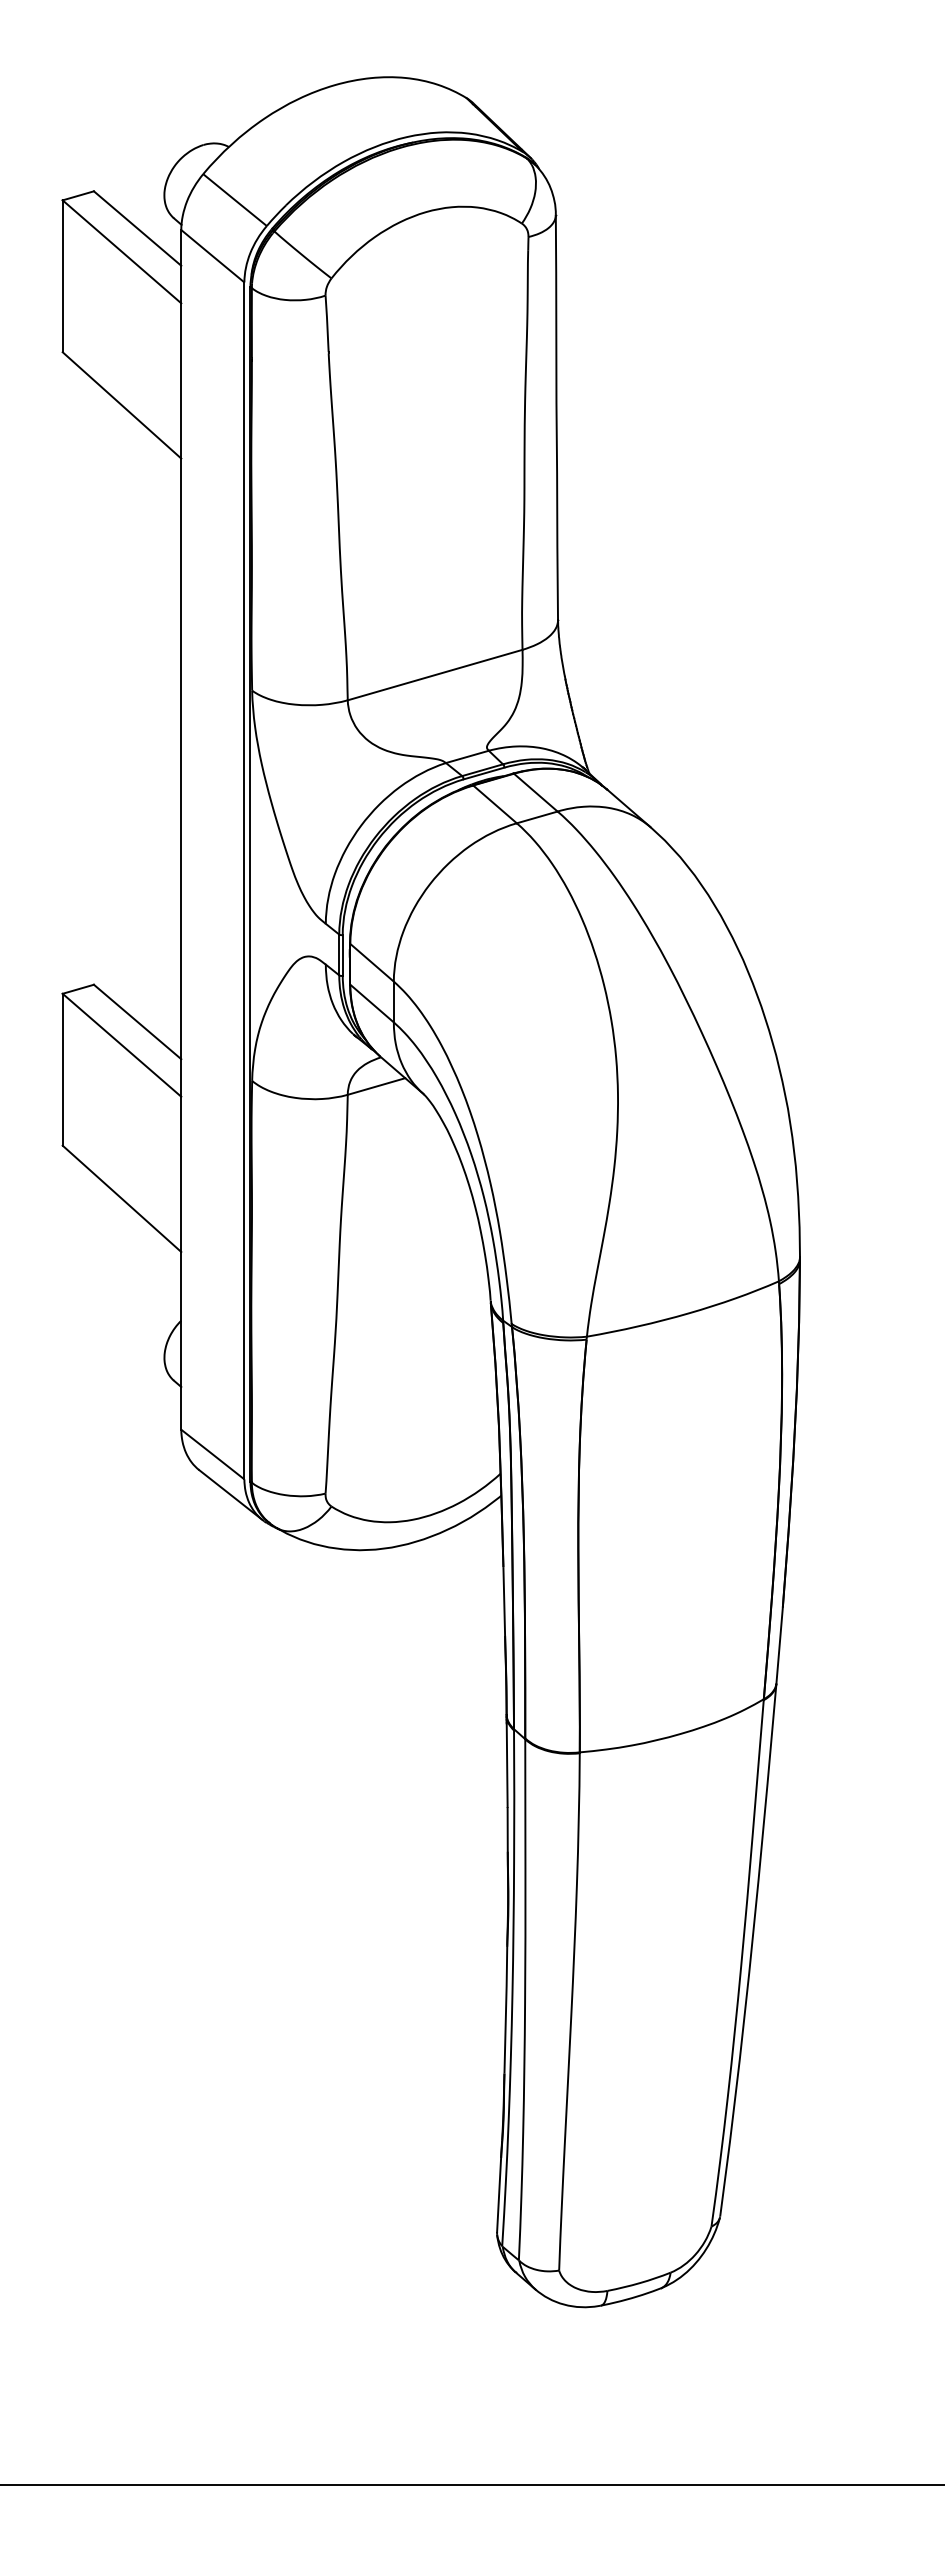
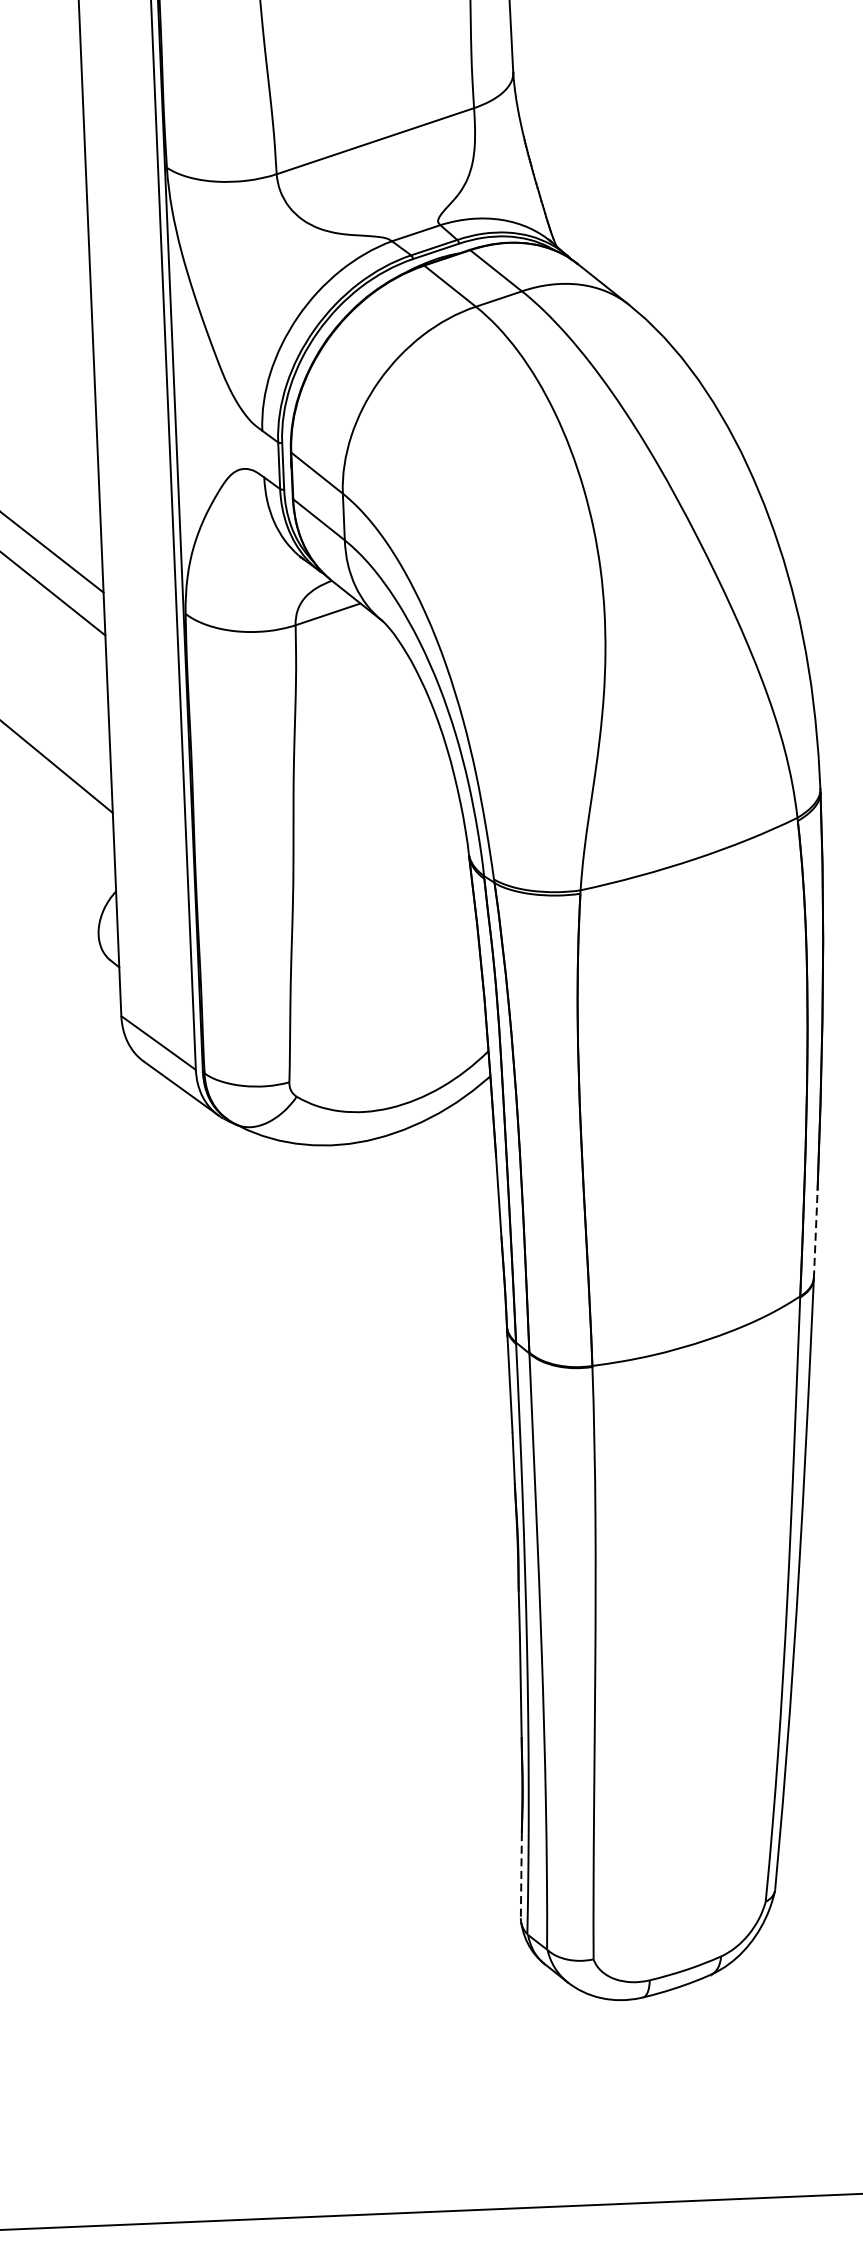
line: (779, 1645) -> (815, 1234), solid -> dashed
line: (499, 2195) -> (521, 1876), solid -> dashed

